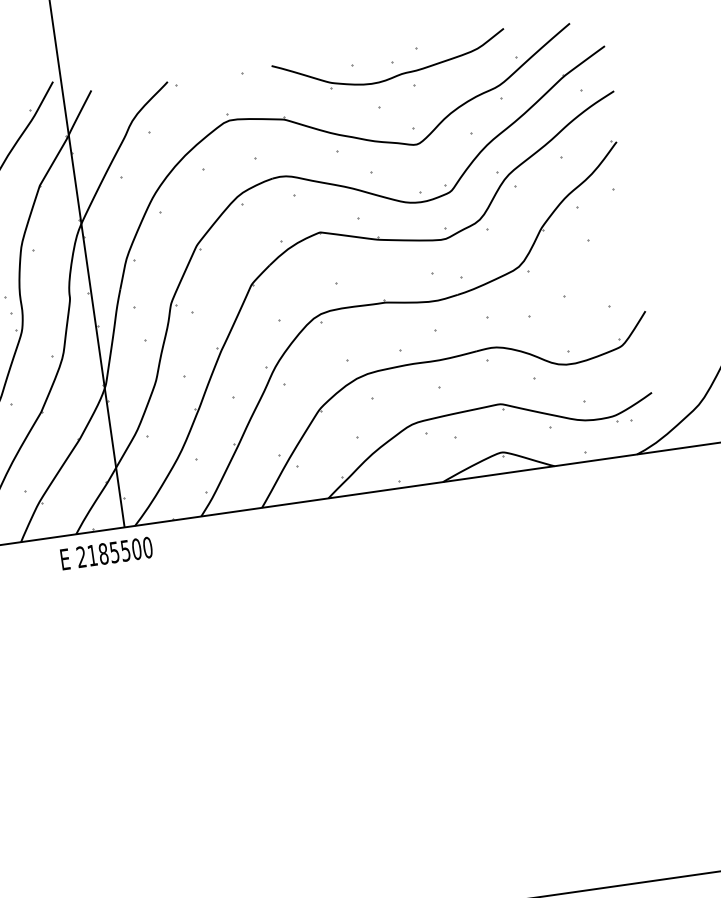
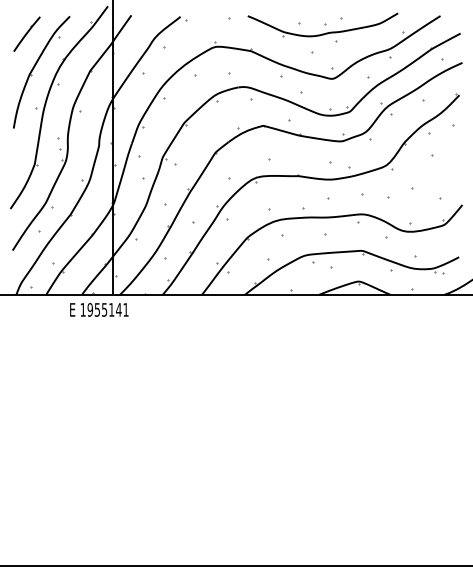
text: (114, 551) -> (104, 309), 2185500 -> 1955141

